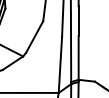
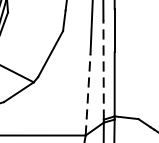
line: (71, 47) -> (104, 69), solid -> dashed
line: (60, 64) -> (88, 94), solid -> dashed

